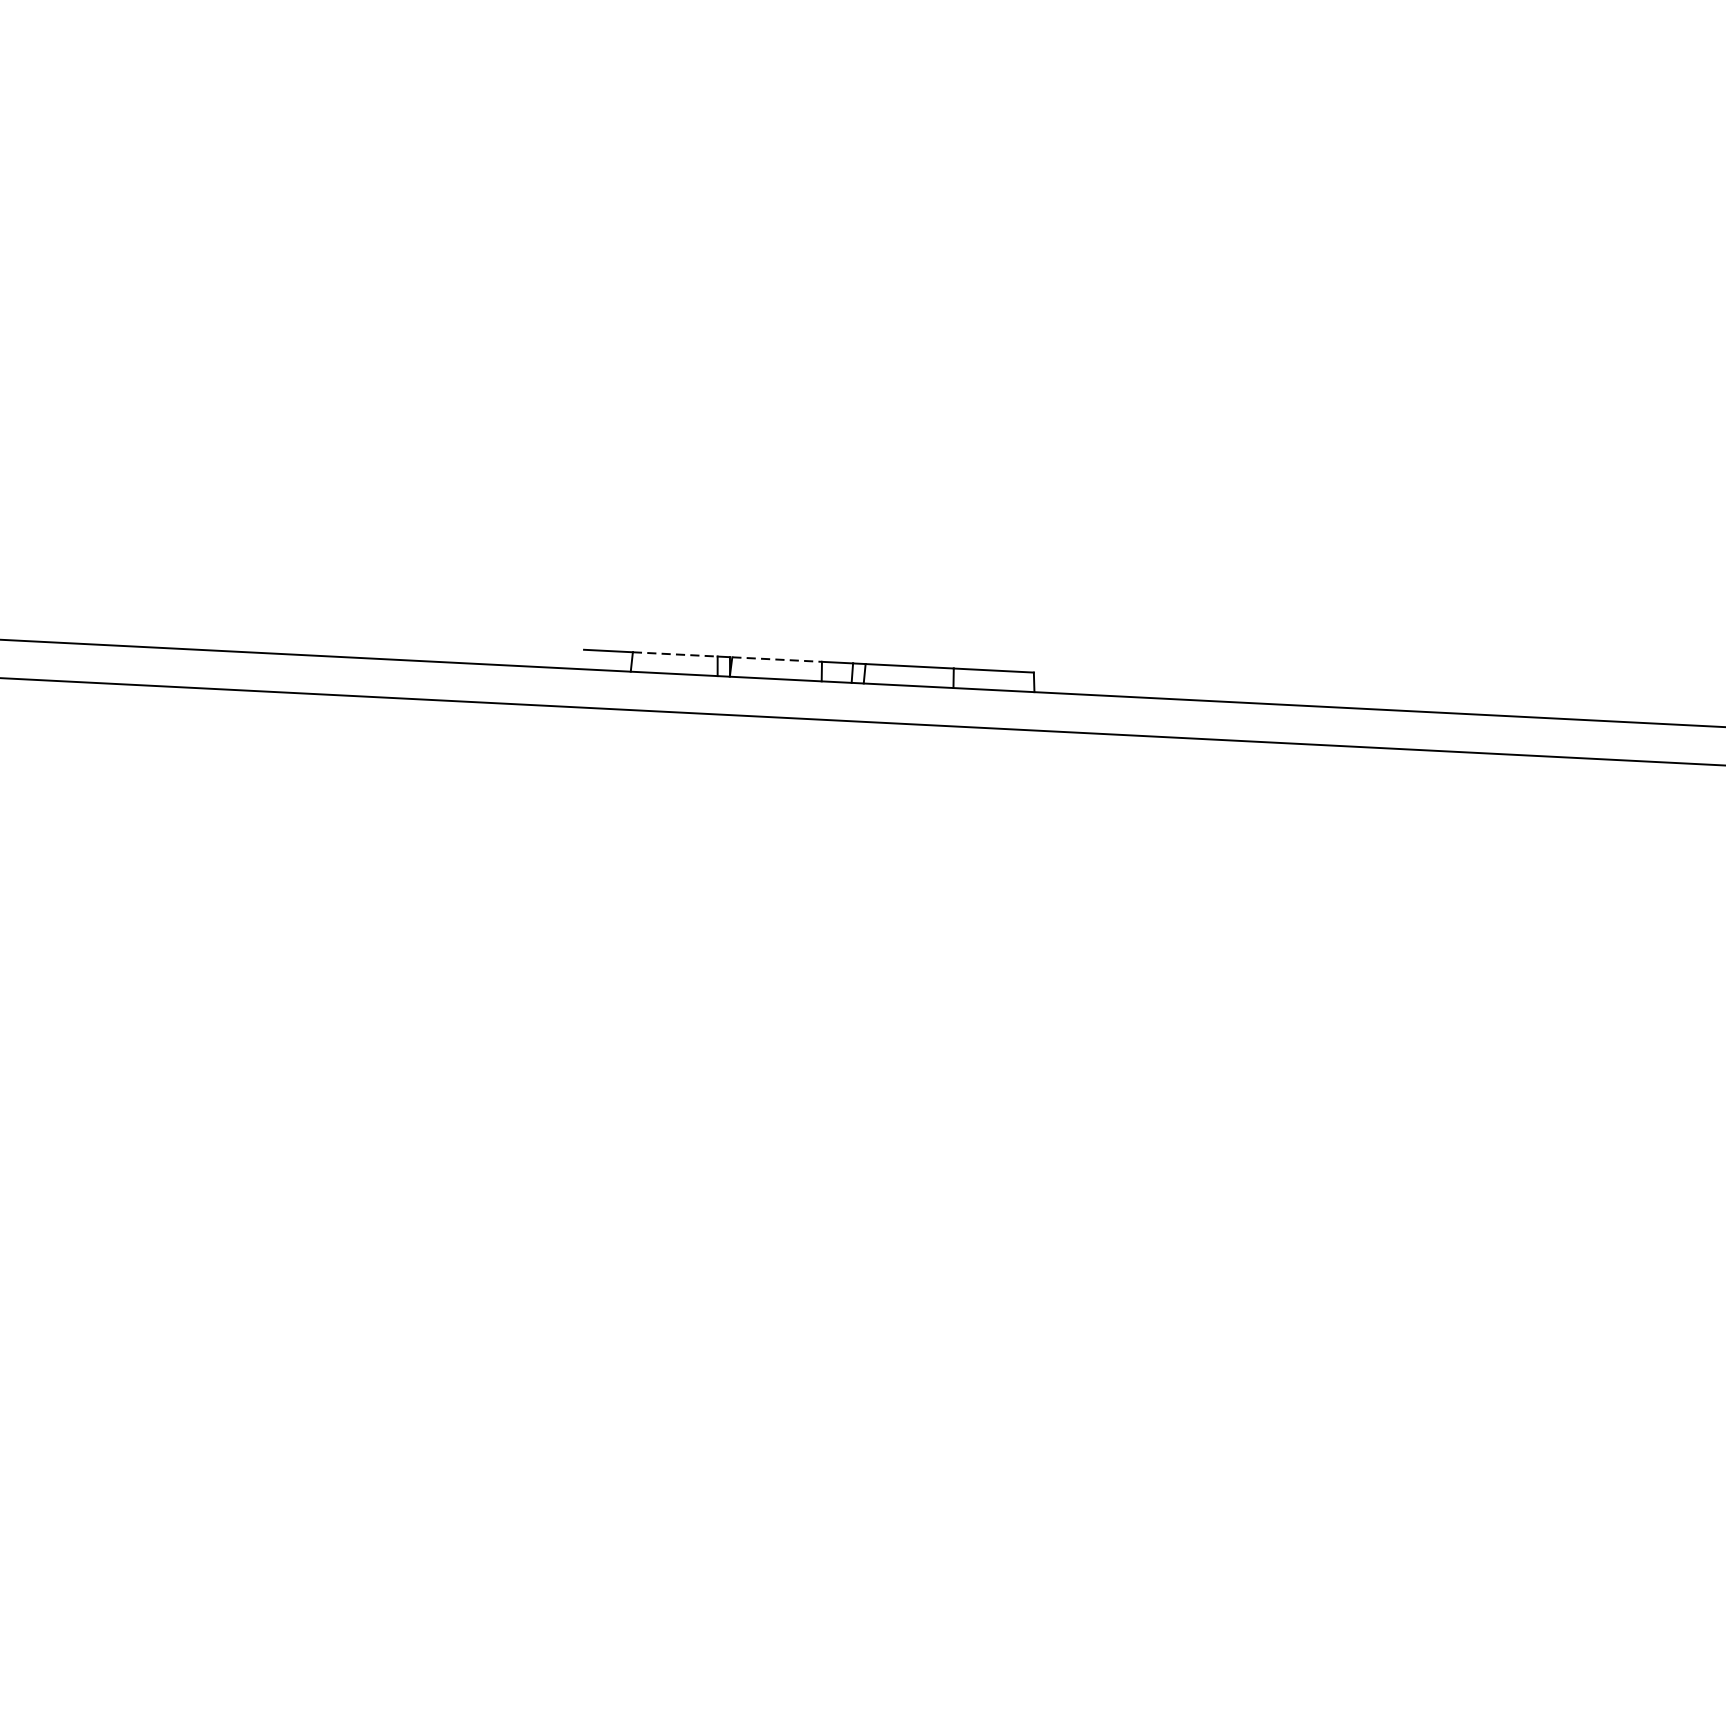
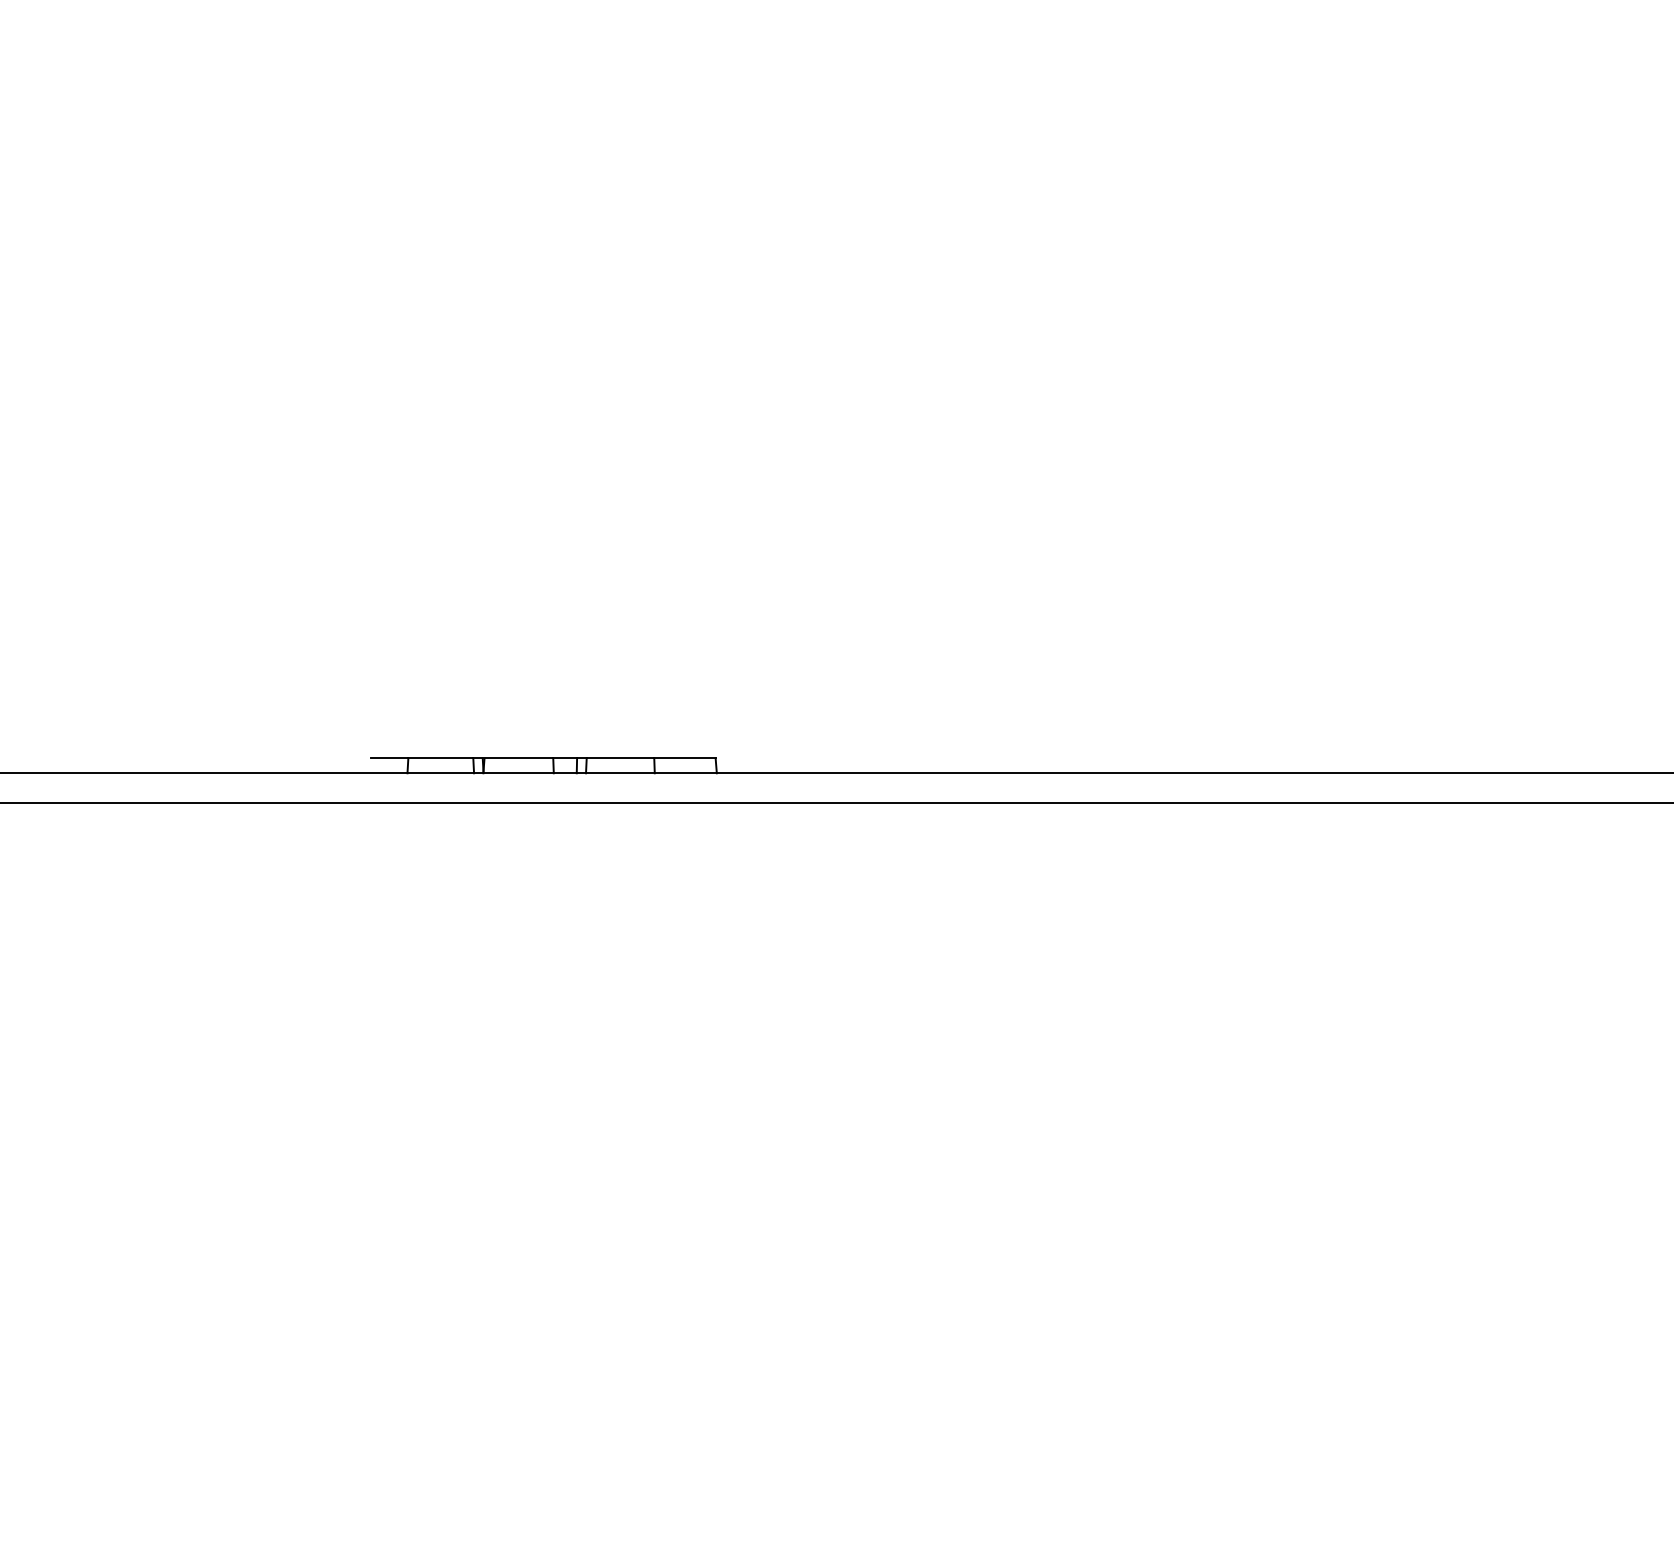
line: (676, 654) -> (441, 758), dashed -> solid
line: (777, 659) -> (519, 758), dashed -> solid

